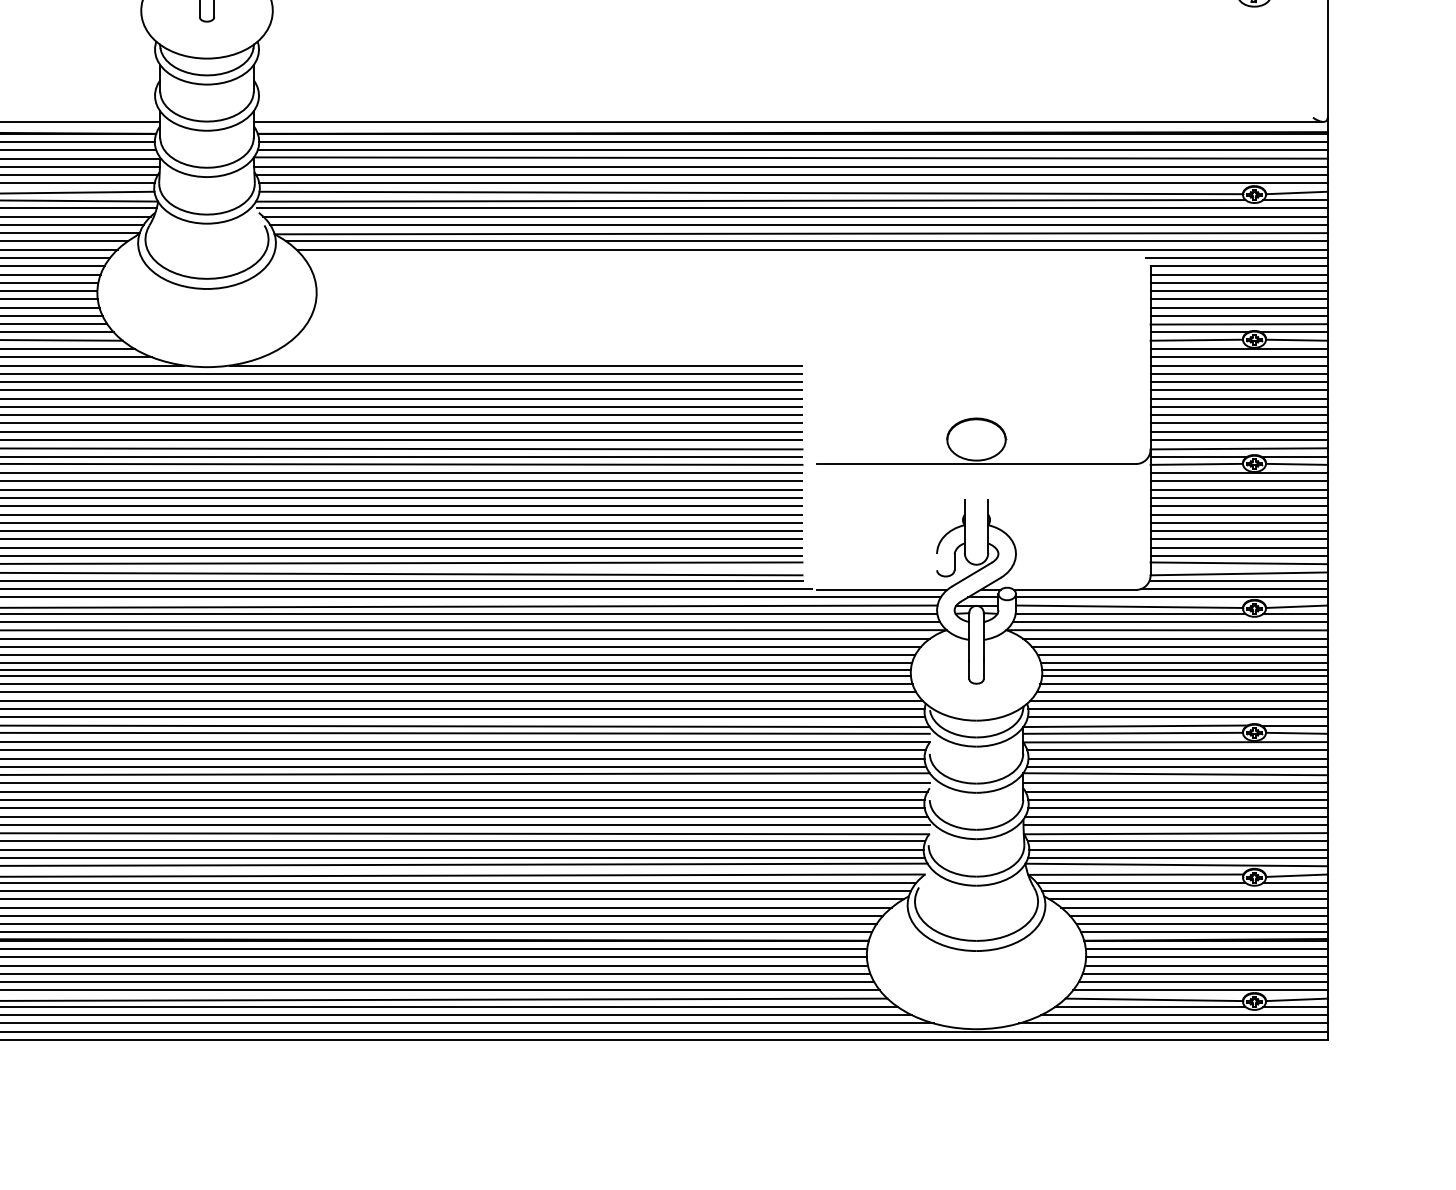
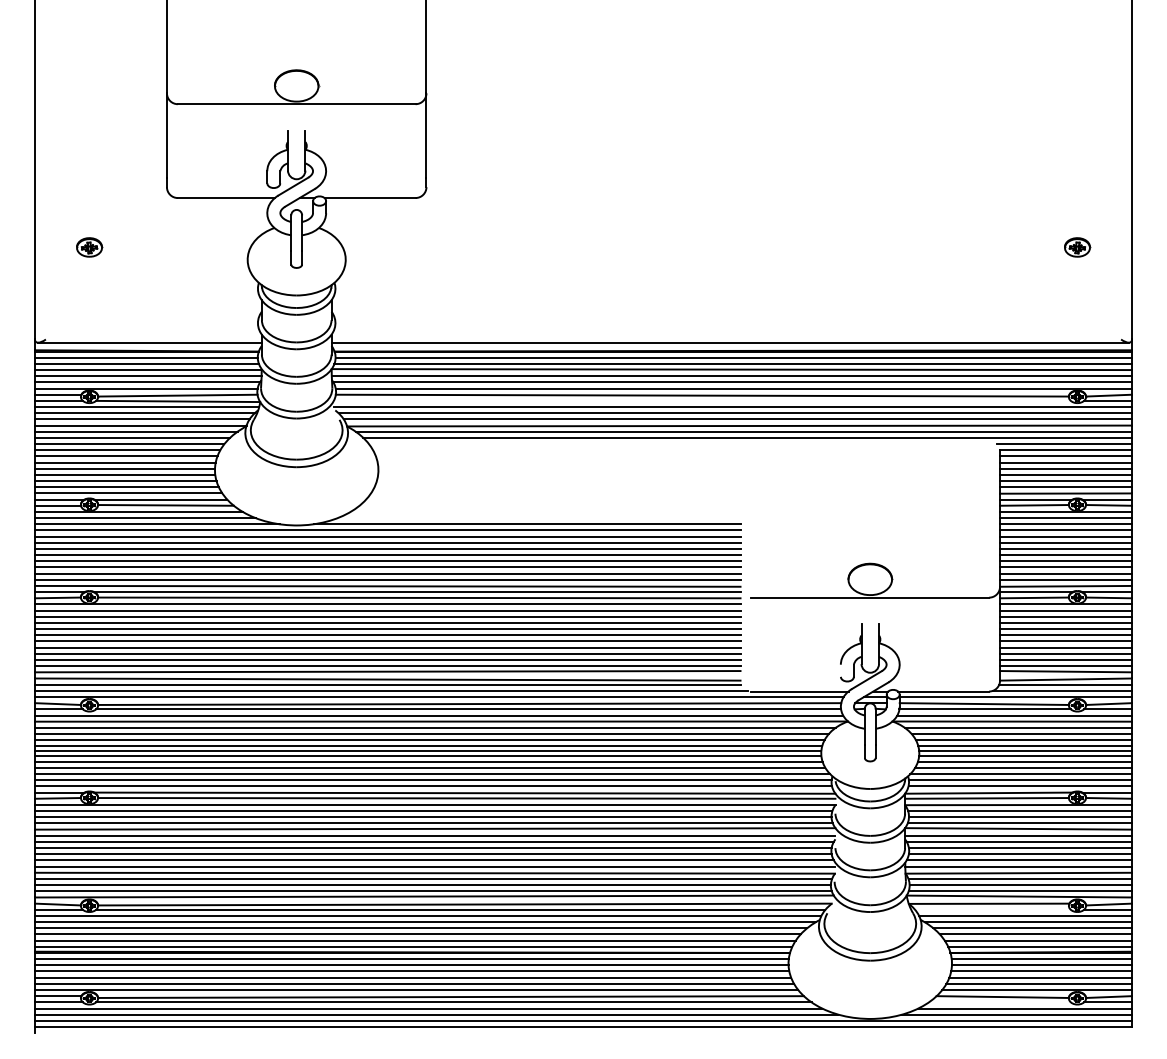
line: (750, 200) -> (701, 401), removed
line: (1140, 882) -> (992, 909), removed
line: (1149, 1007) -> (999, 1002), removed

